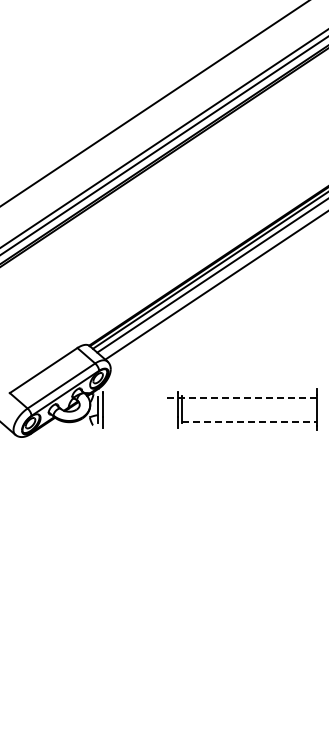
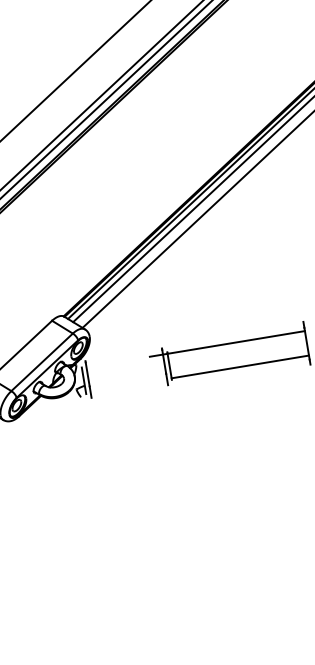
line: (240, 397) -> (227, 343), dashed -> solid
line: (249, 421) -> (240, 366), dashed -> solid

